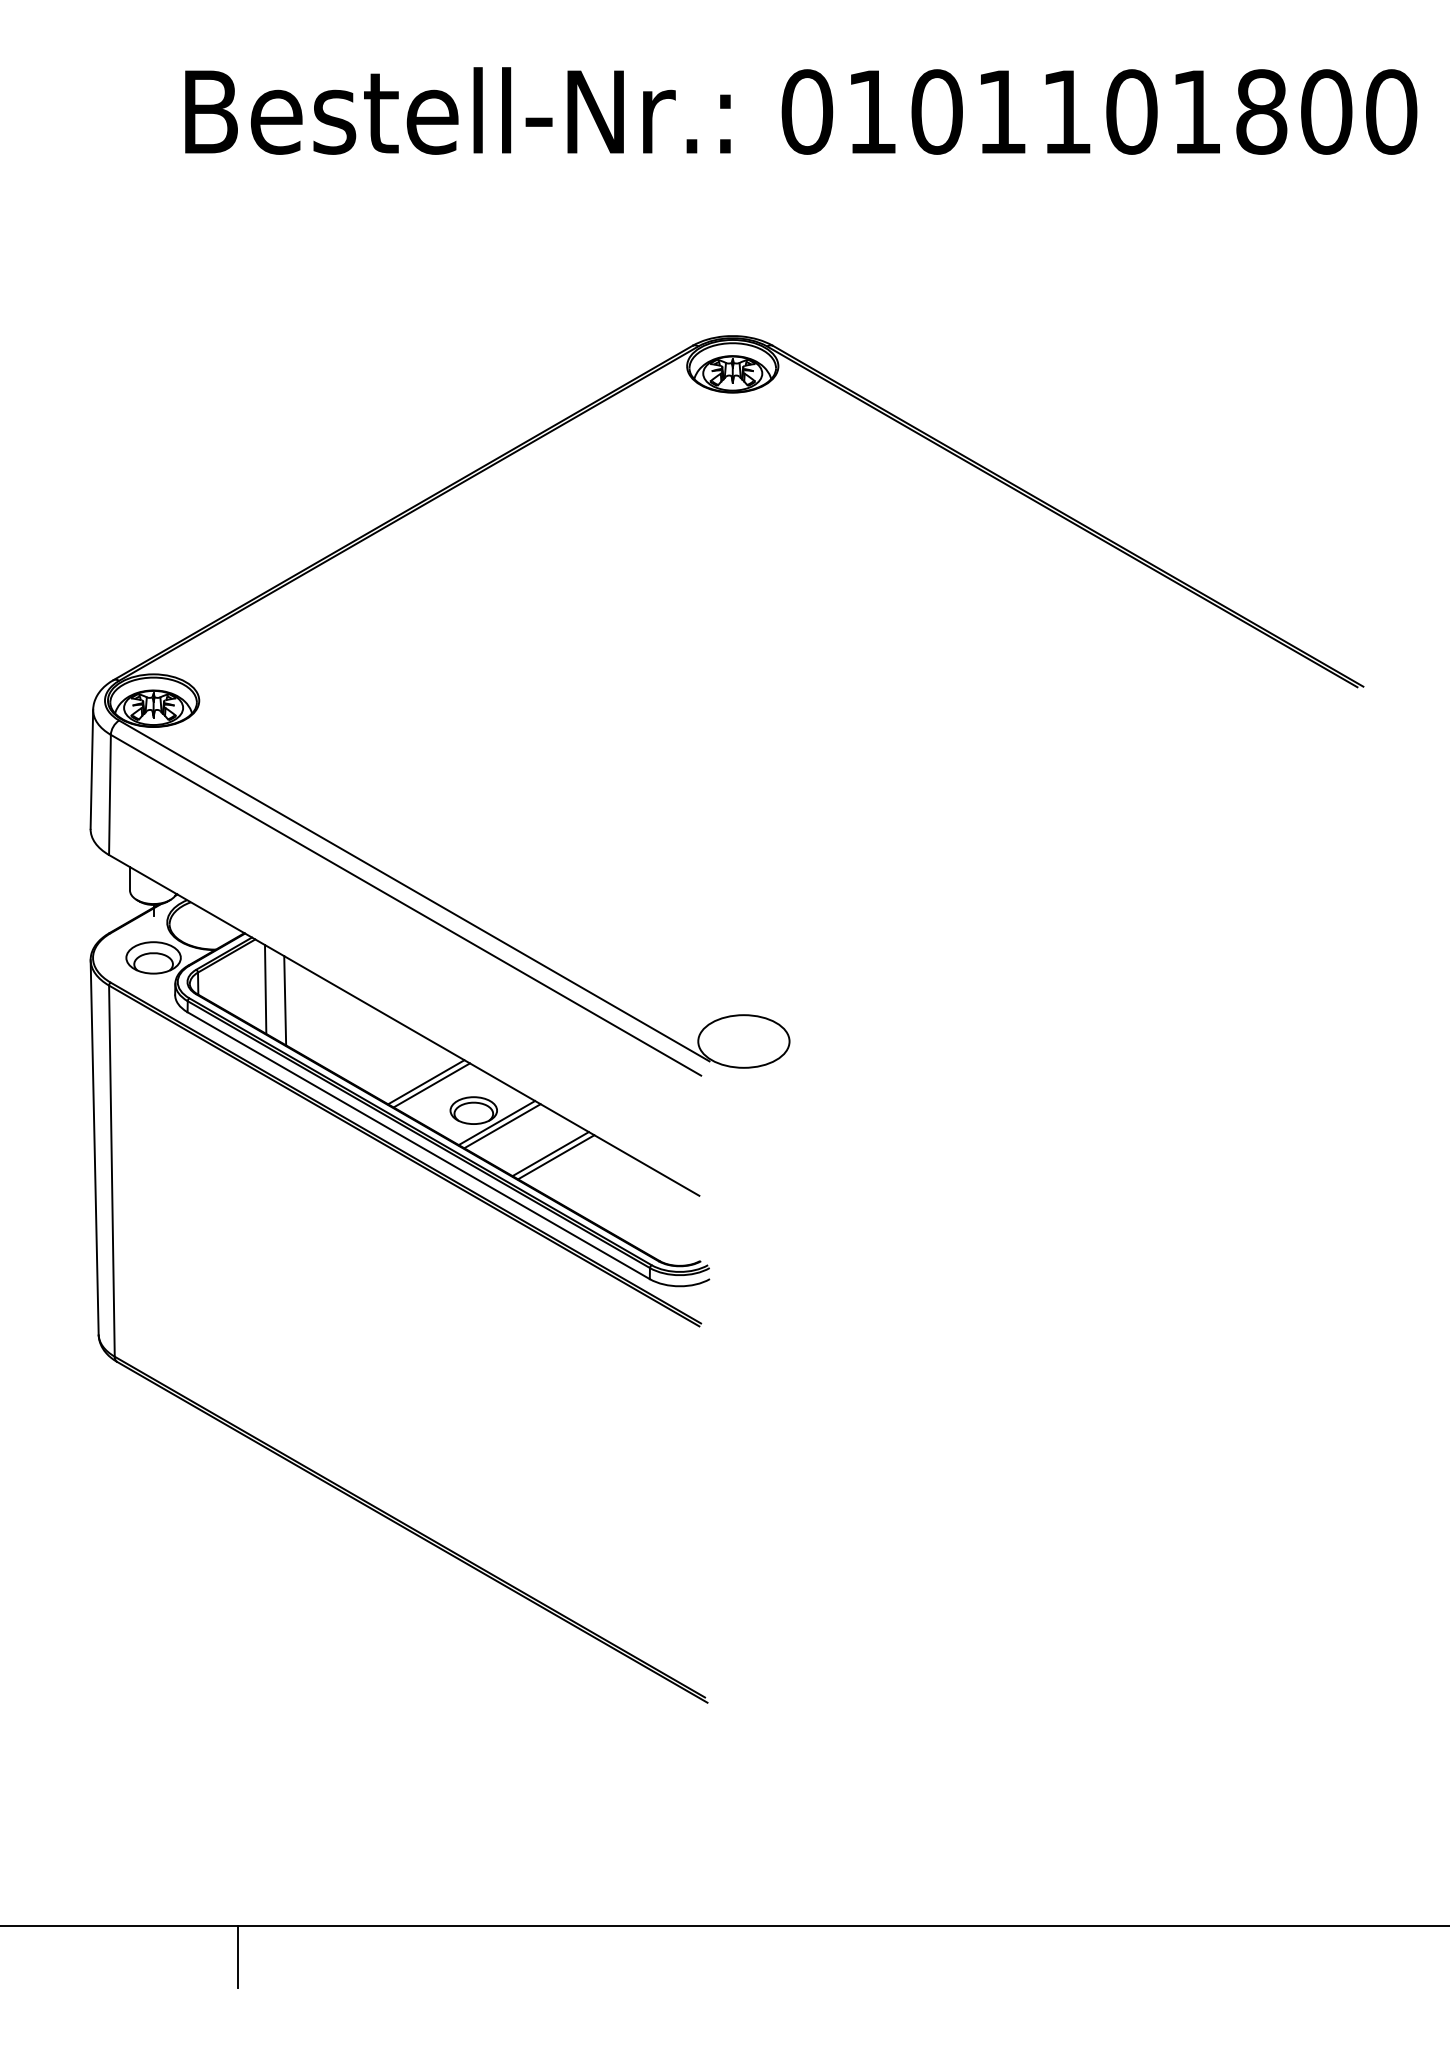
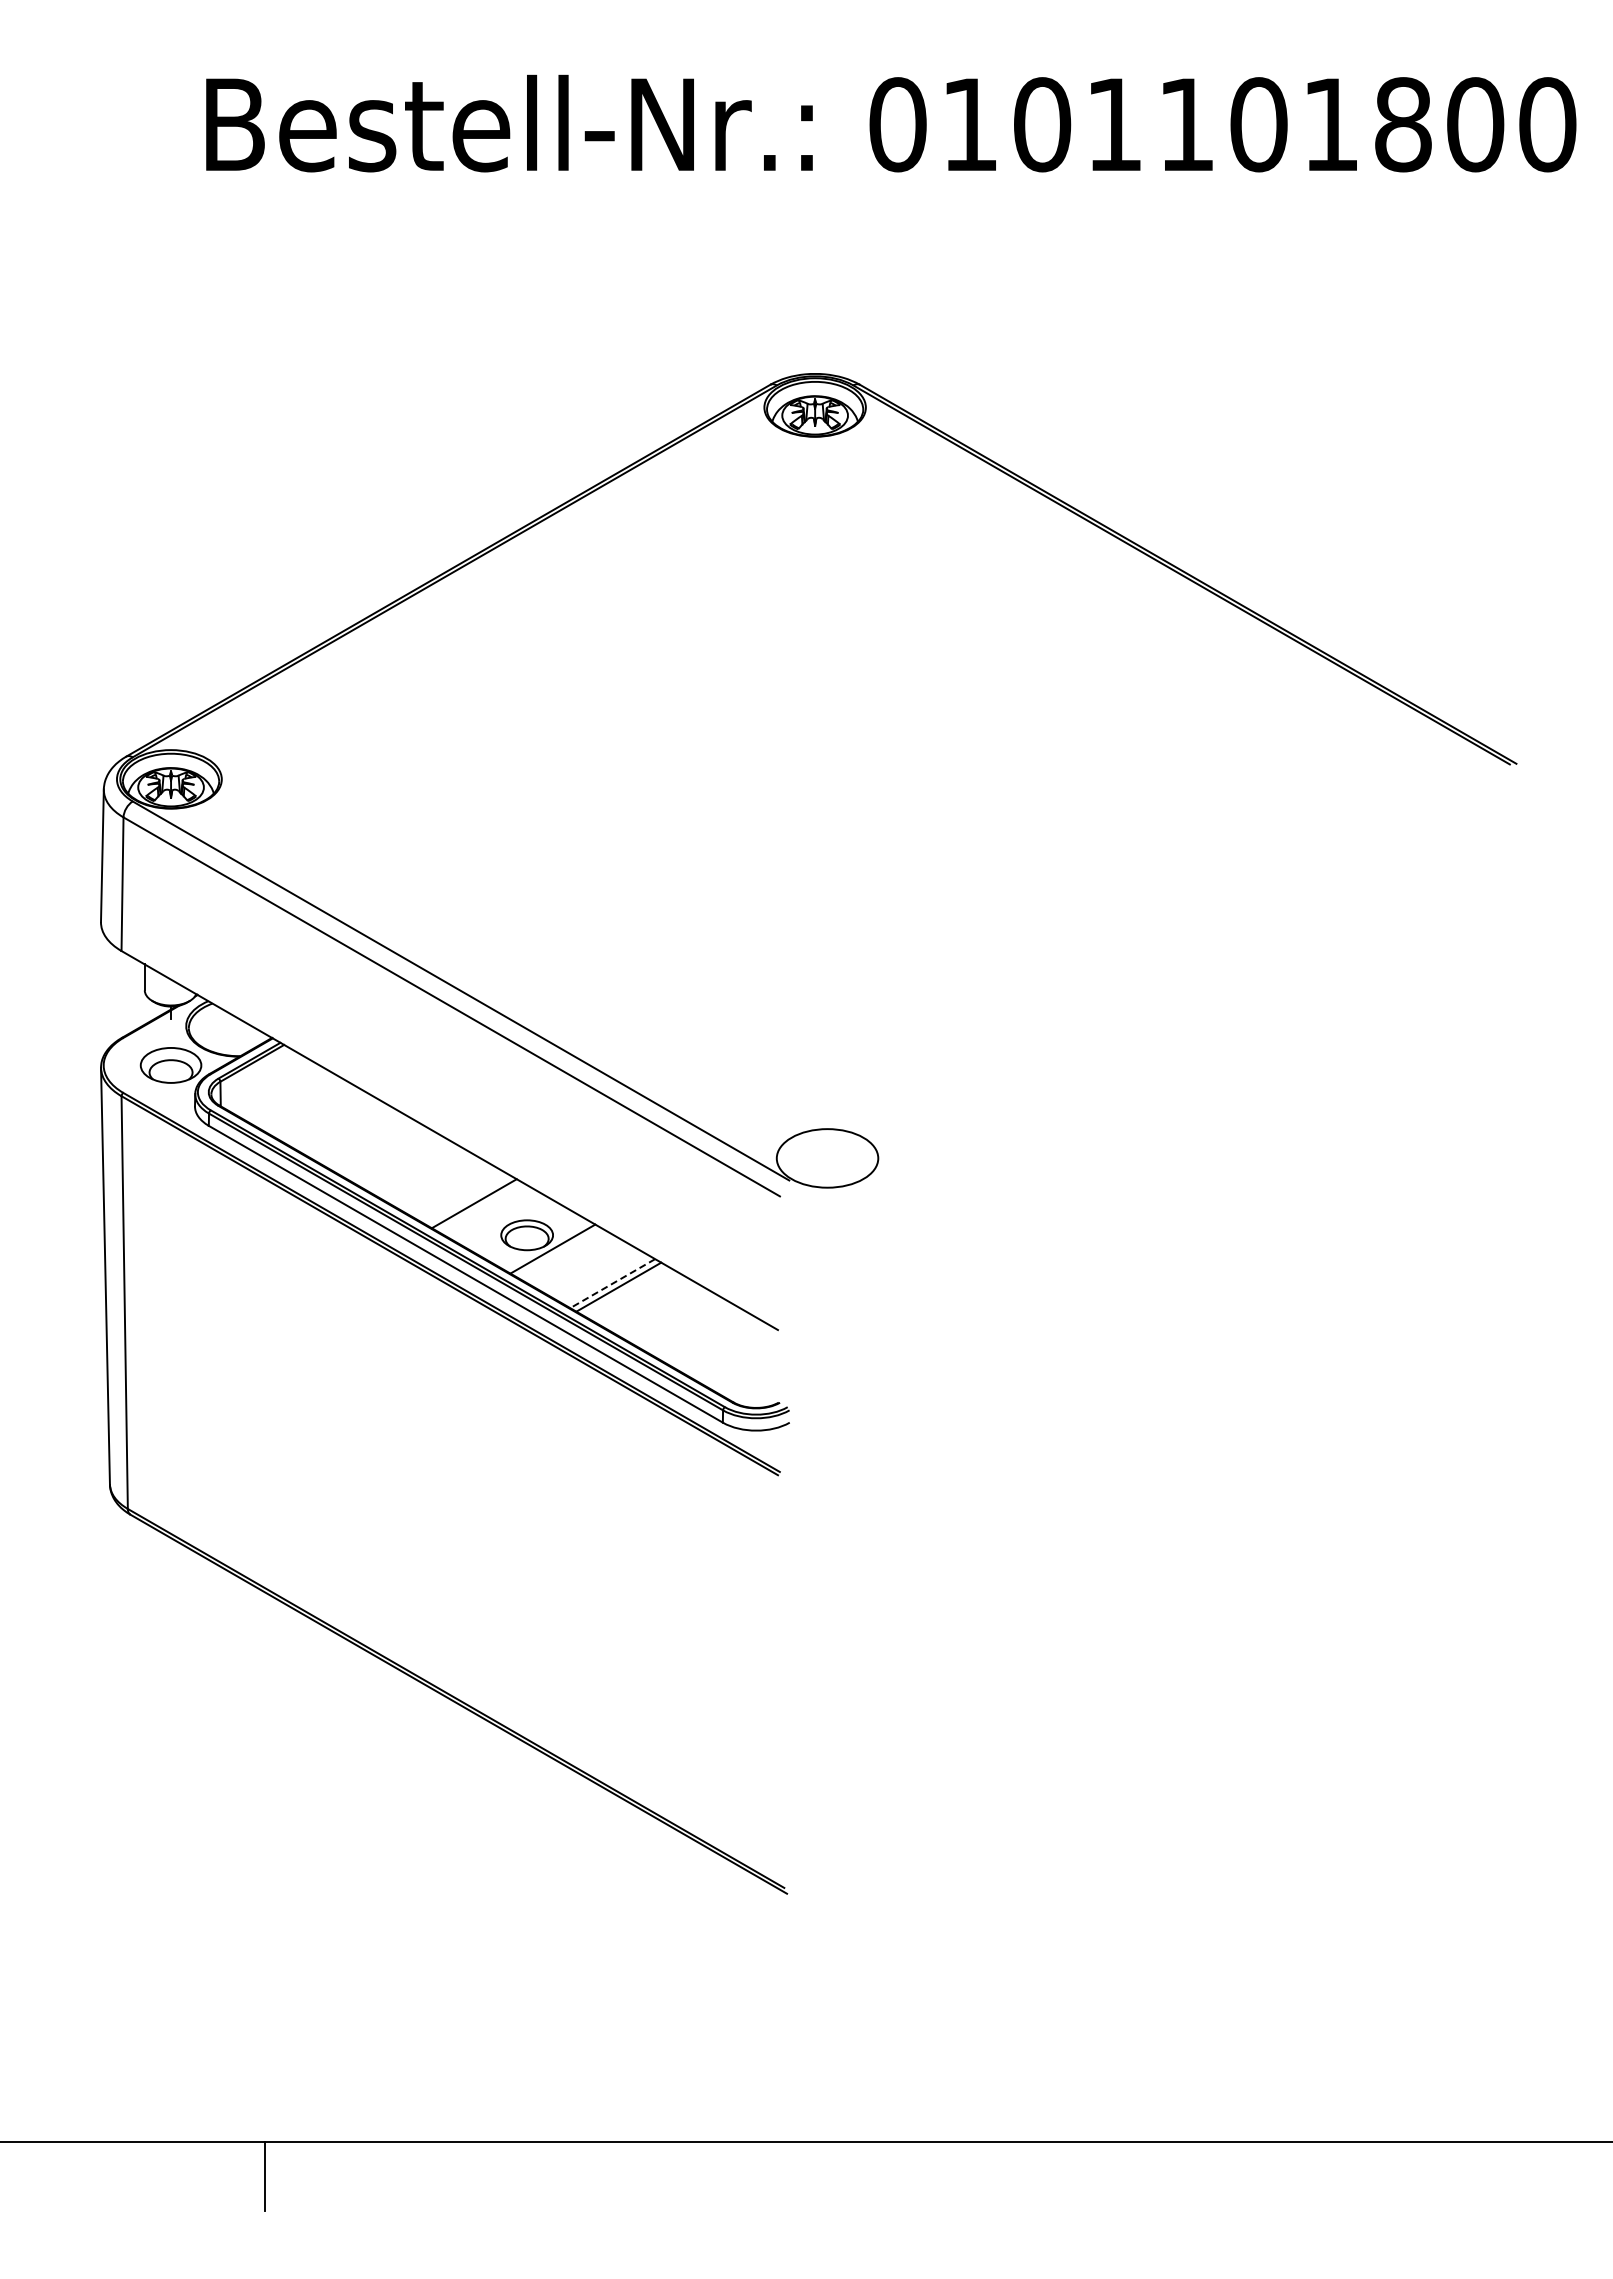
line: (265, 989) -> (295, 1100), removed
line: (285, 1000) -> (317, 1112), removed
line: (431, 1084) -> (480, 1206), removed
line: (501, 1126) -> (558, 1252), removed
line: (550, 1153) -> (612, 1283), solid -> dashed

